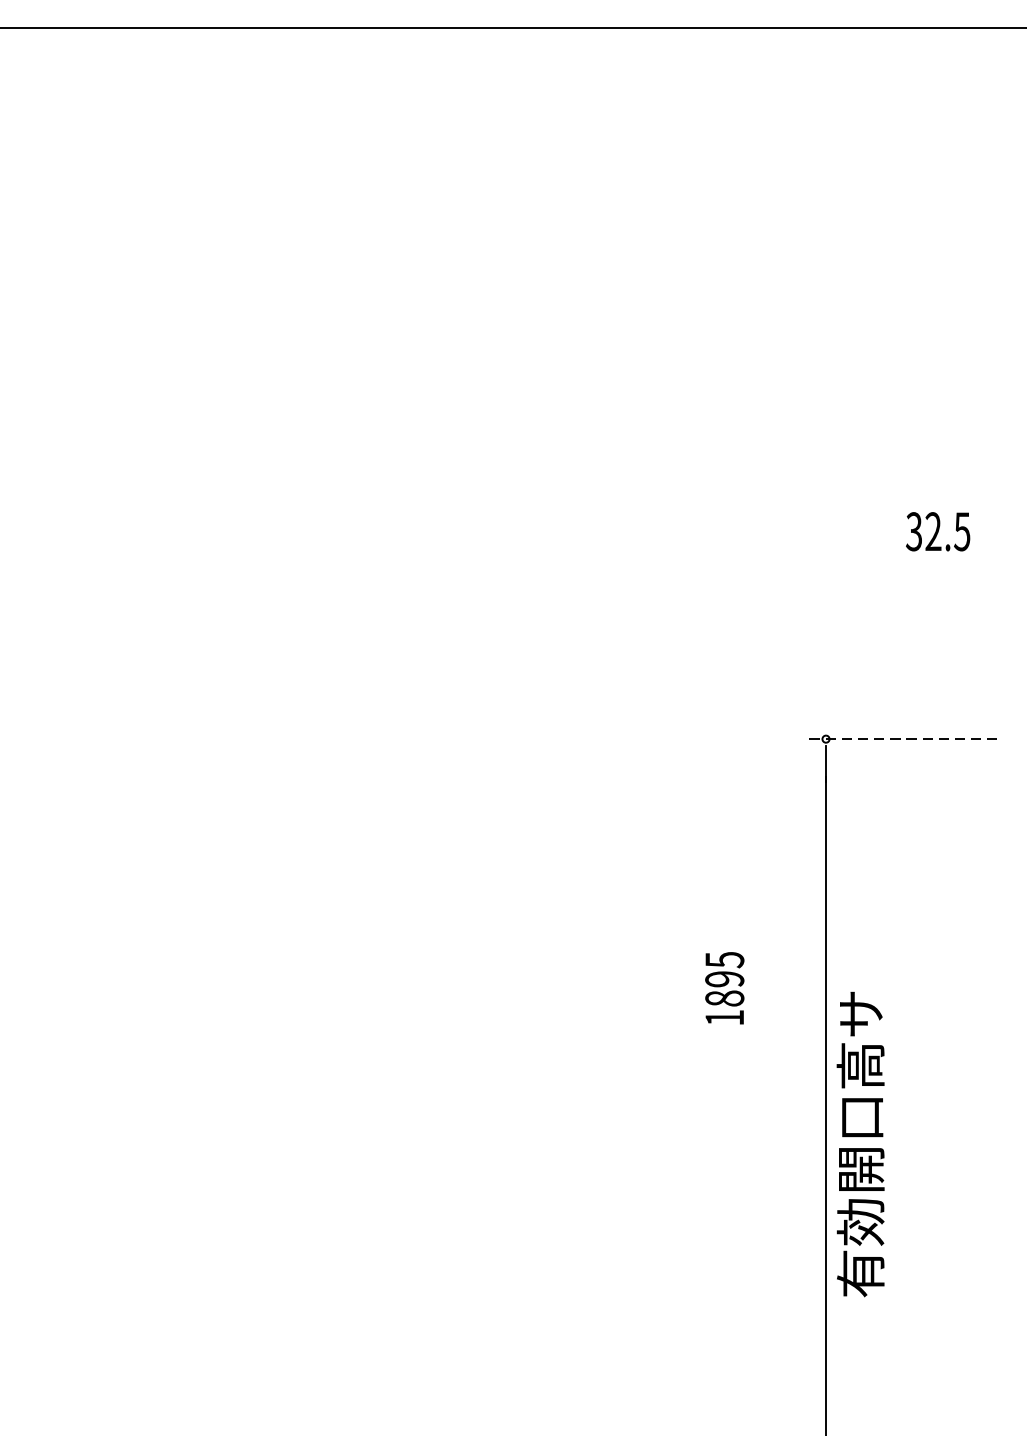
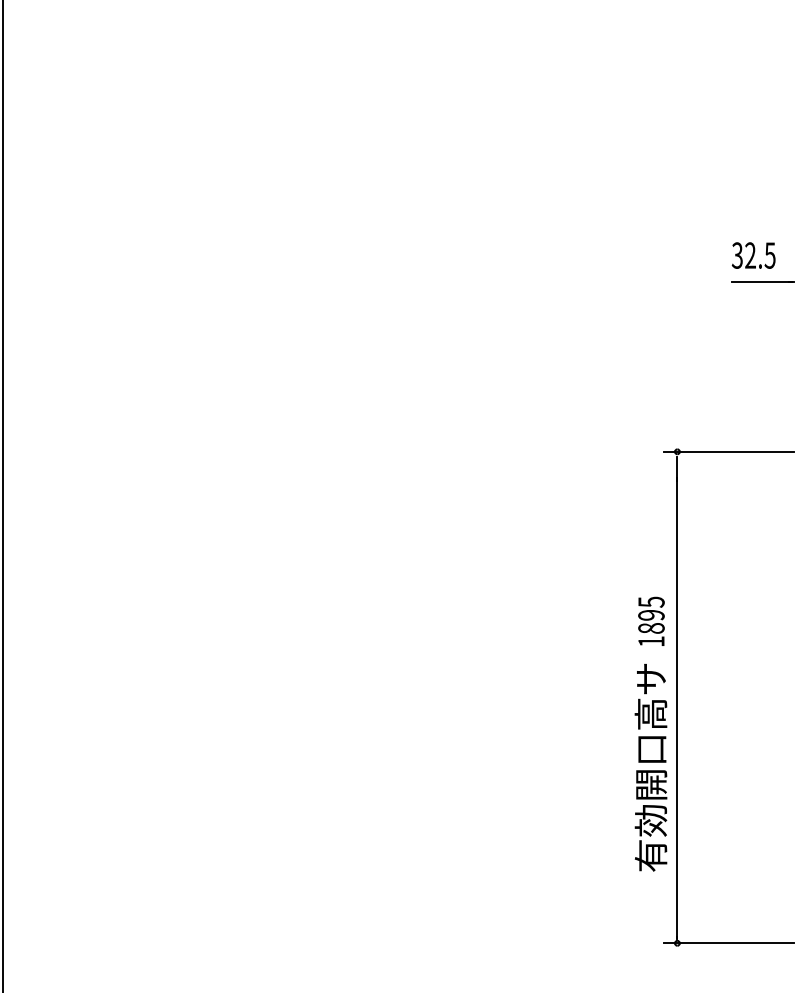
line: (950, 489) -> (762, 281), added
text: (937, 531) -> (753, 255), moved
line: (902, 738) -> (729, 451), dashed -> solid
text: (724, 986) -> (651, 620), moved
text: (859, 1144) -> (650, 767), moved

